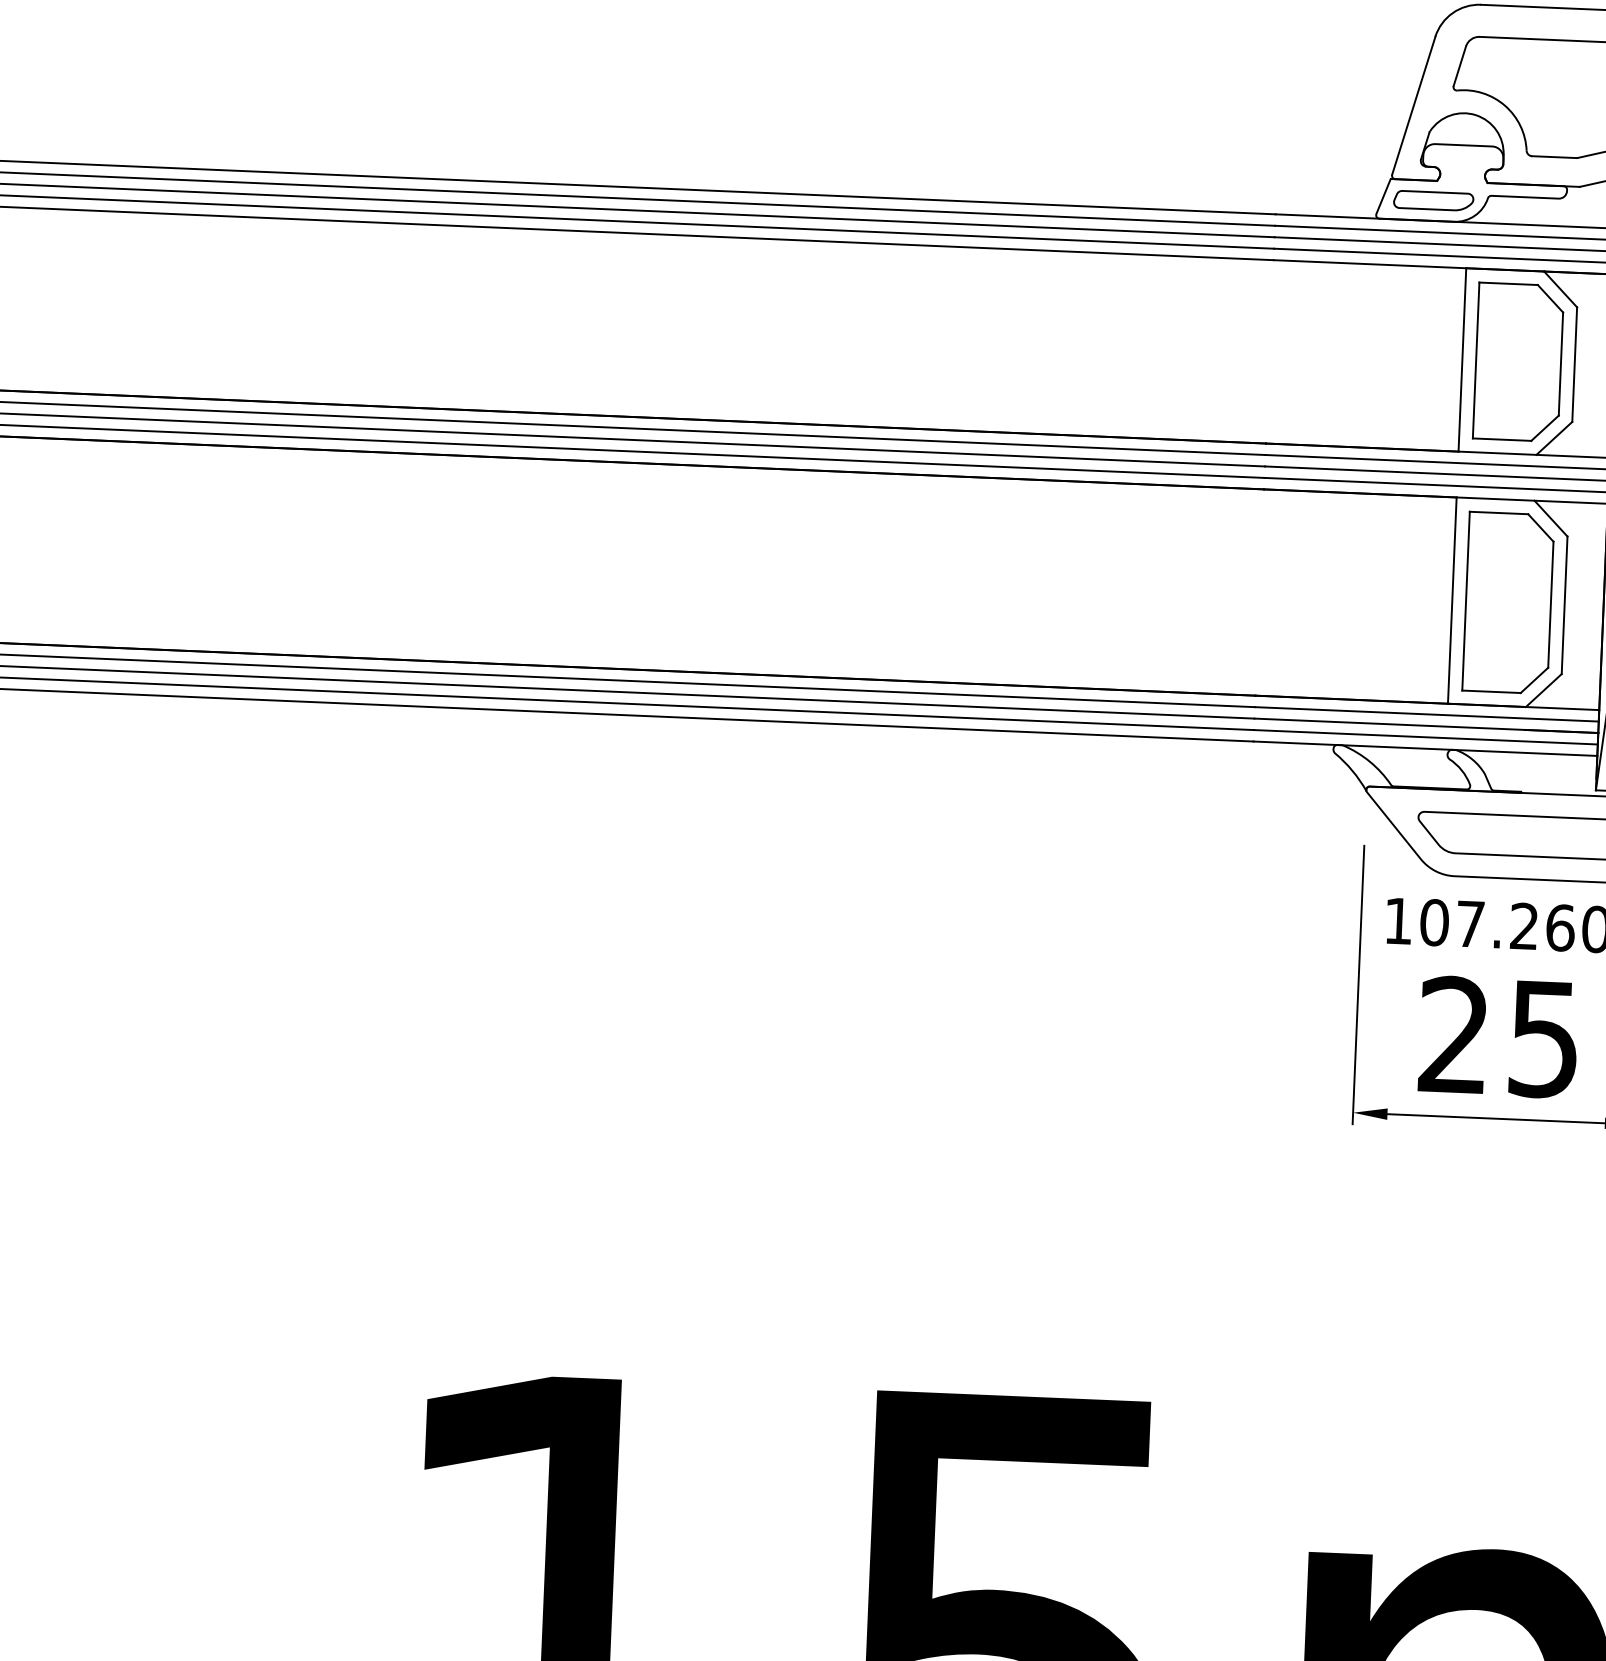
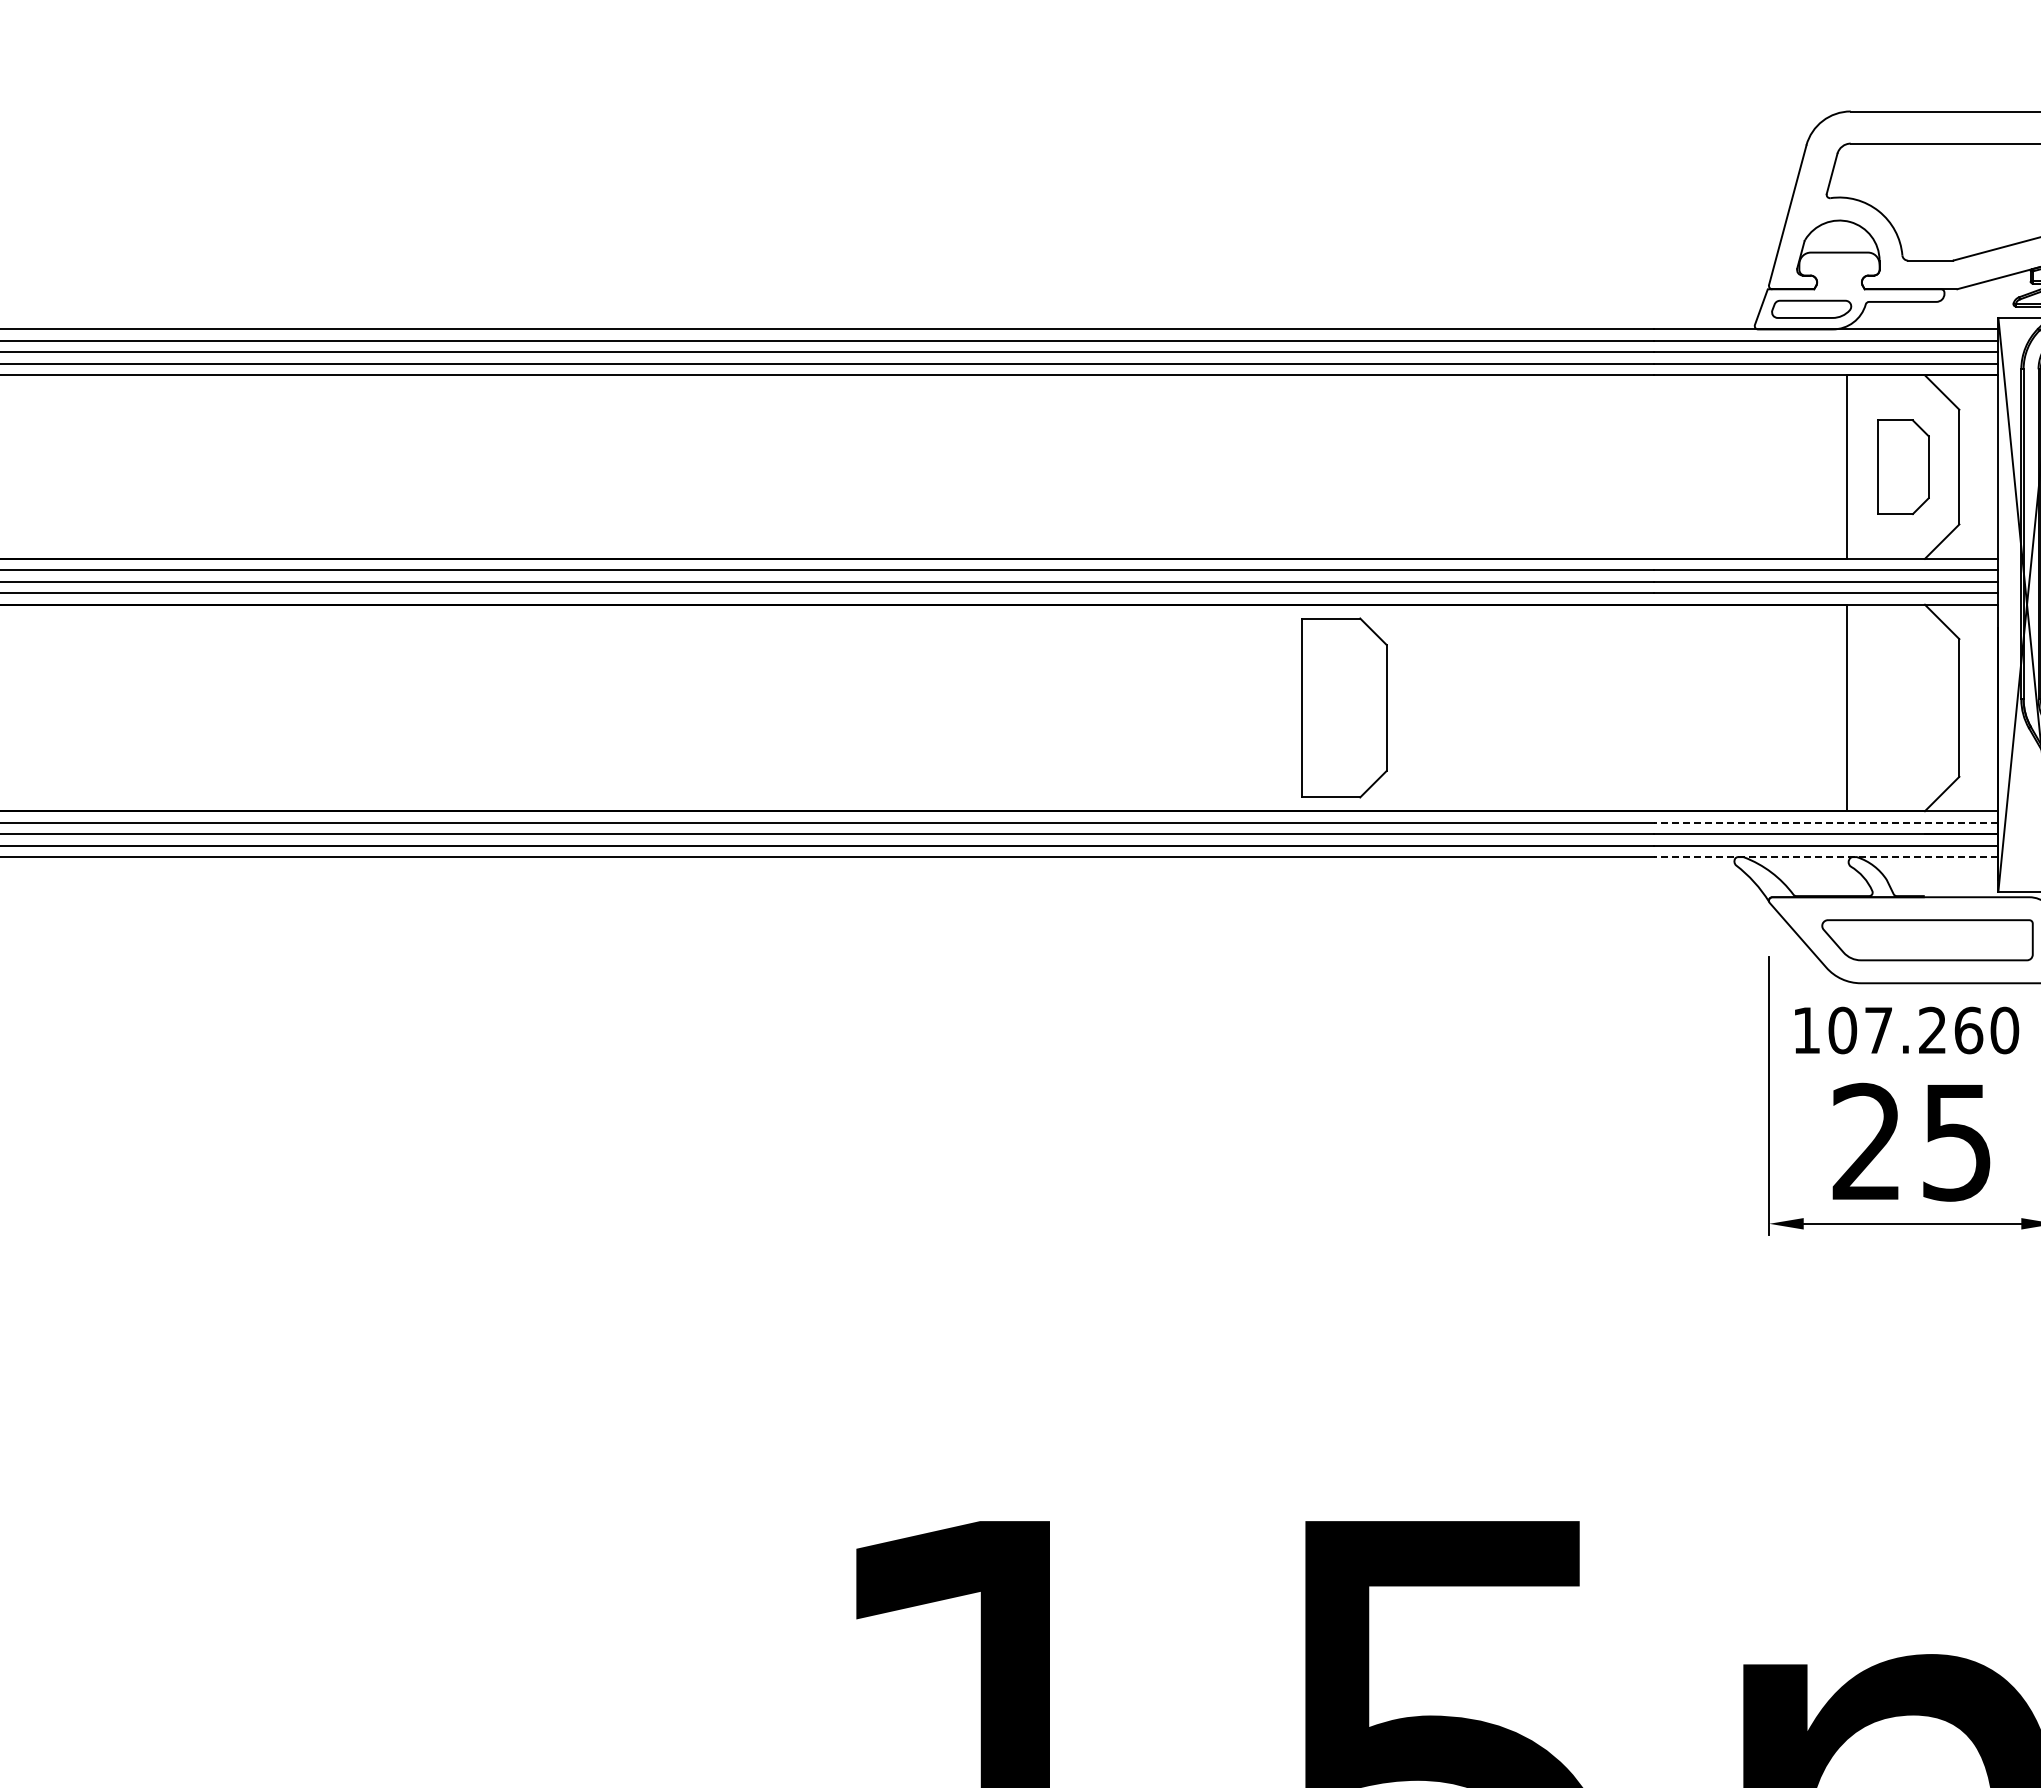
part: (1518, 362) -> (1903, 467), size x0.6
part: (1508, 602) -> (1344, 707), moved
line: (1426, 714) -> (1825, 822), solid -> dashed
line: (1424, 749) -> (1825, 857), solid -> dashed

